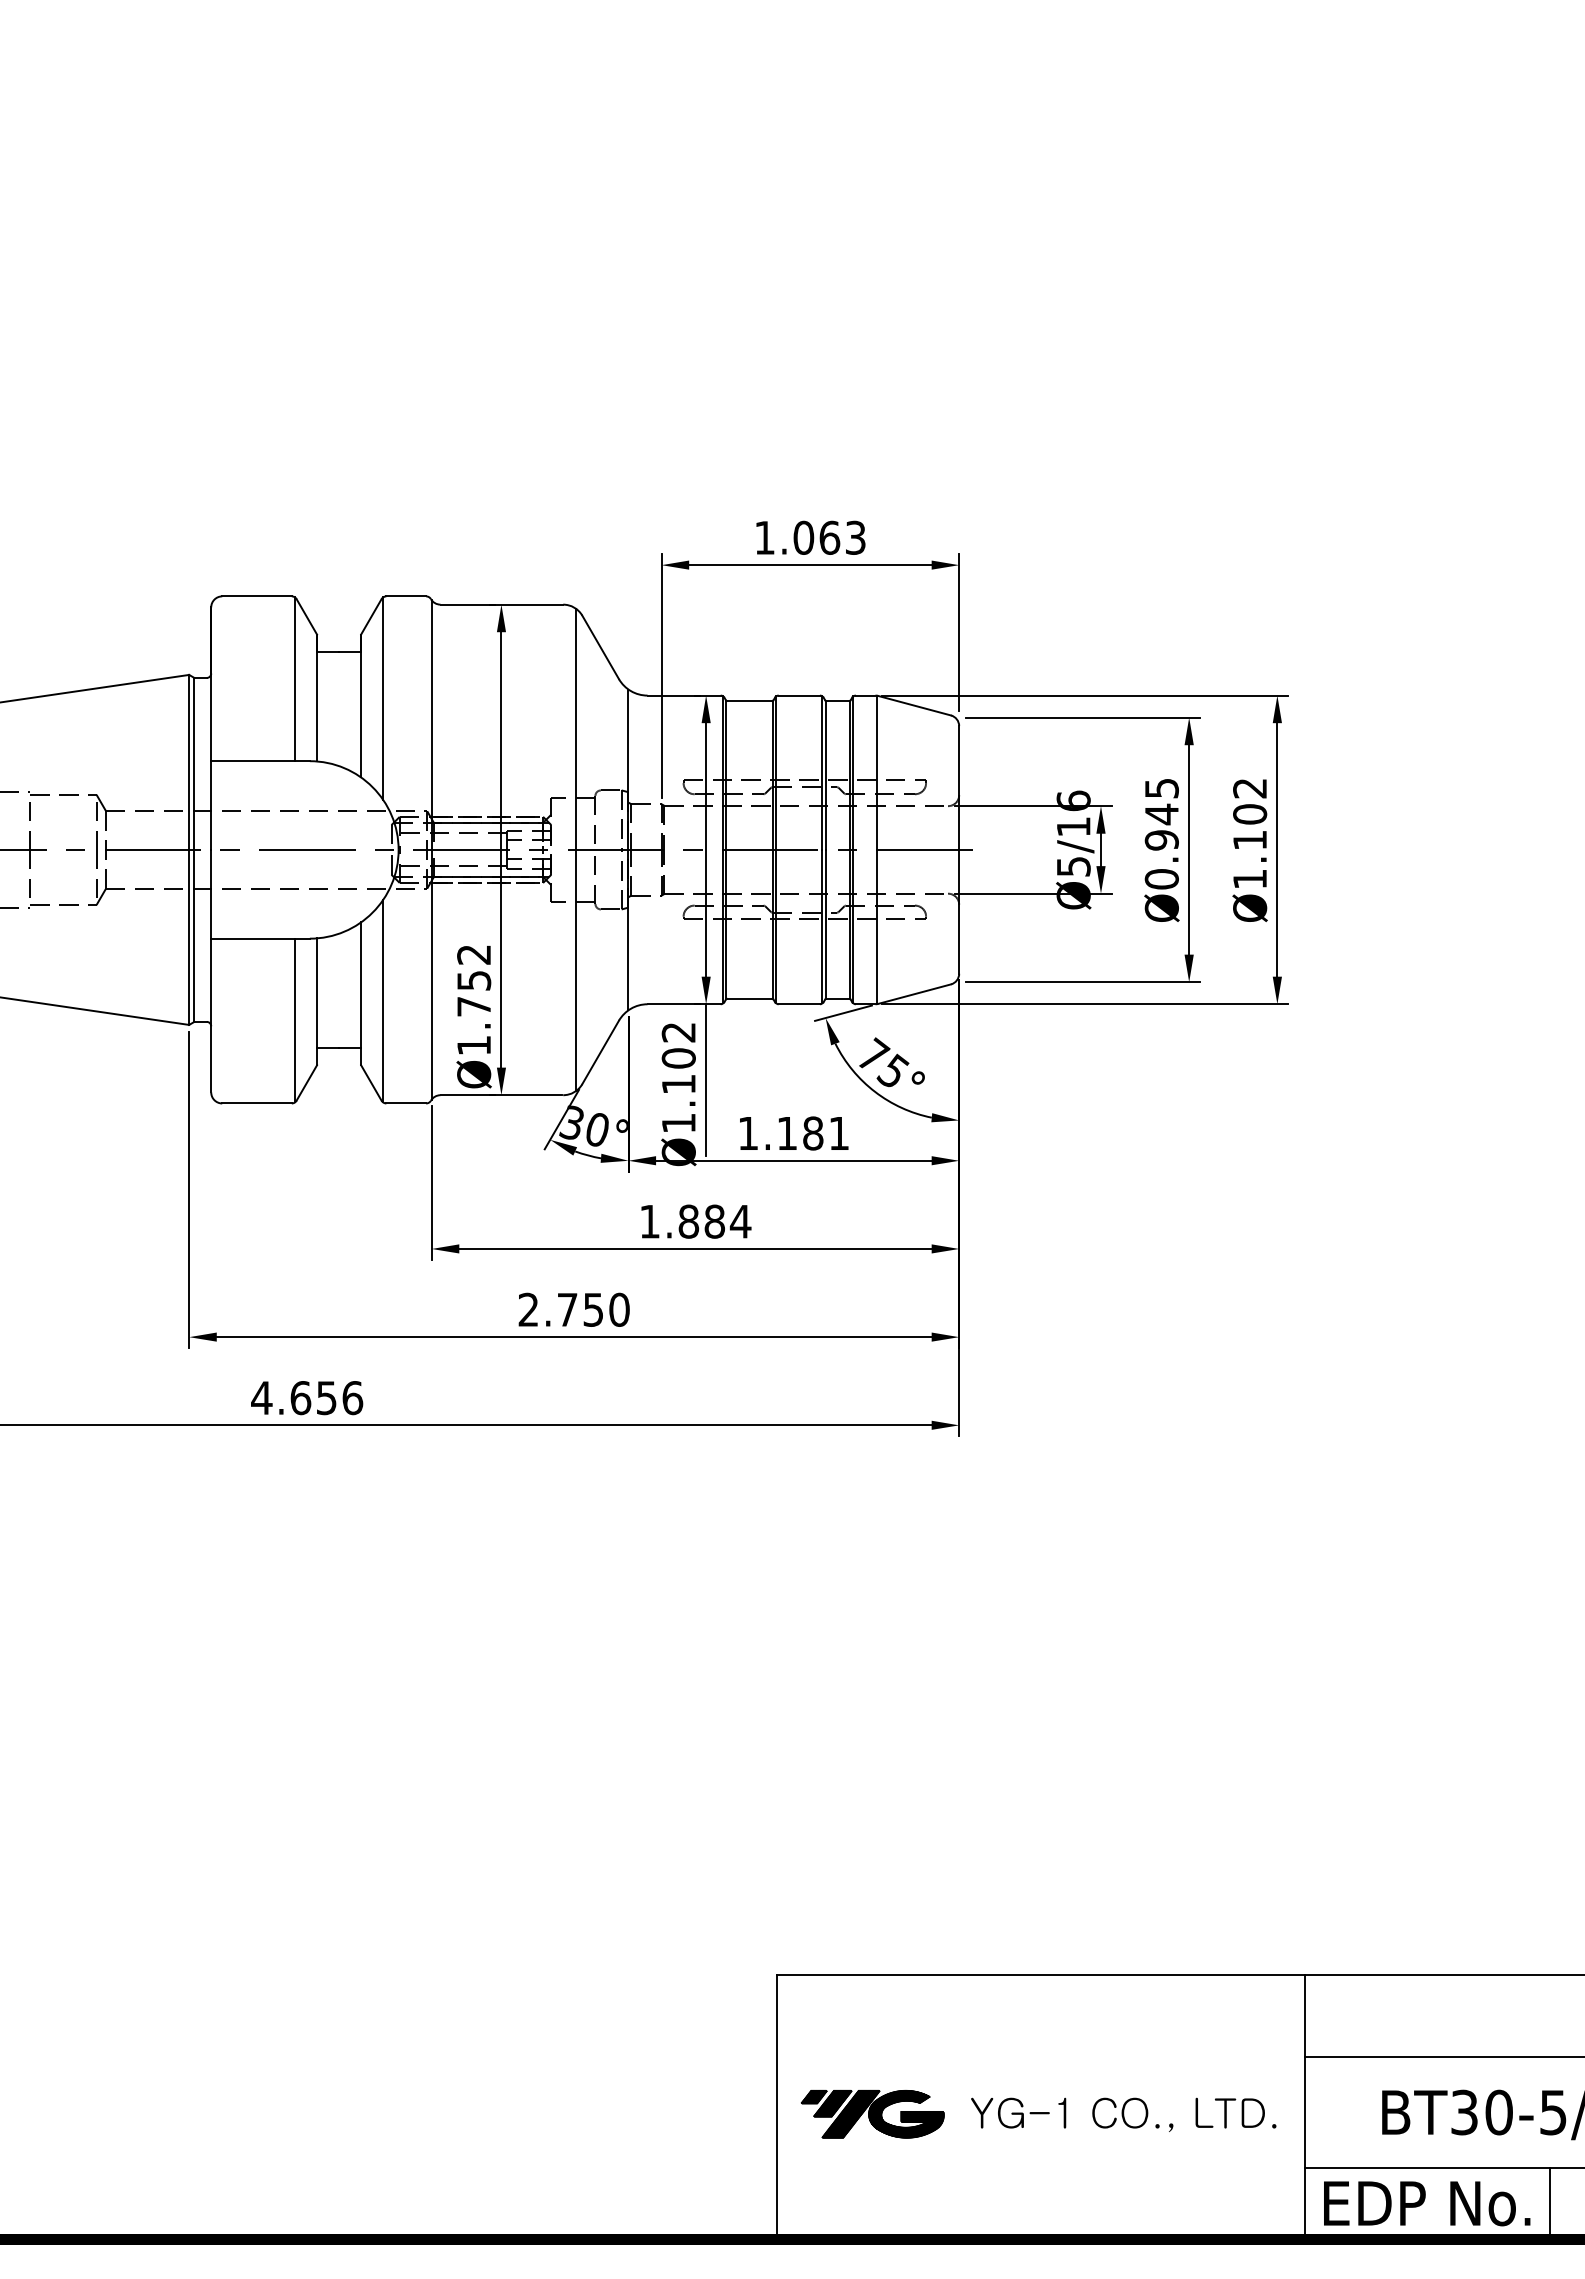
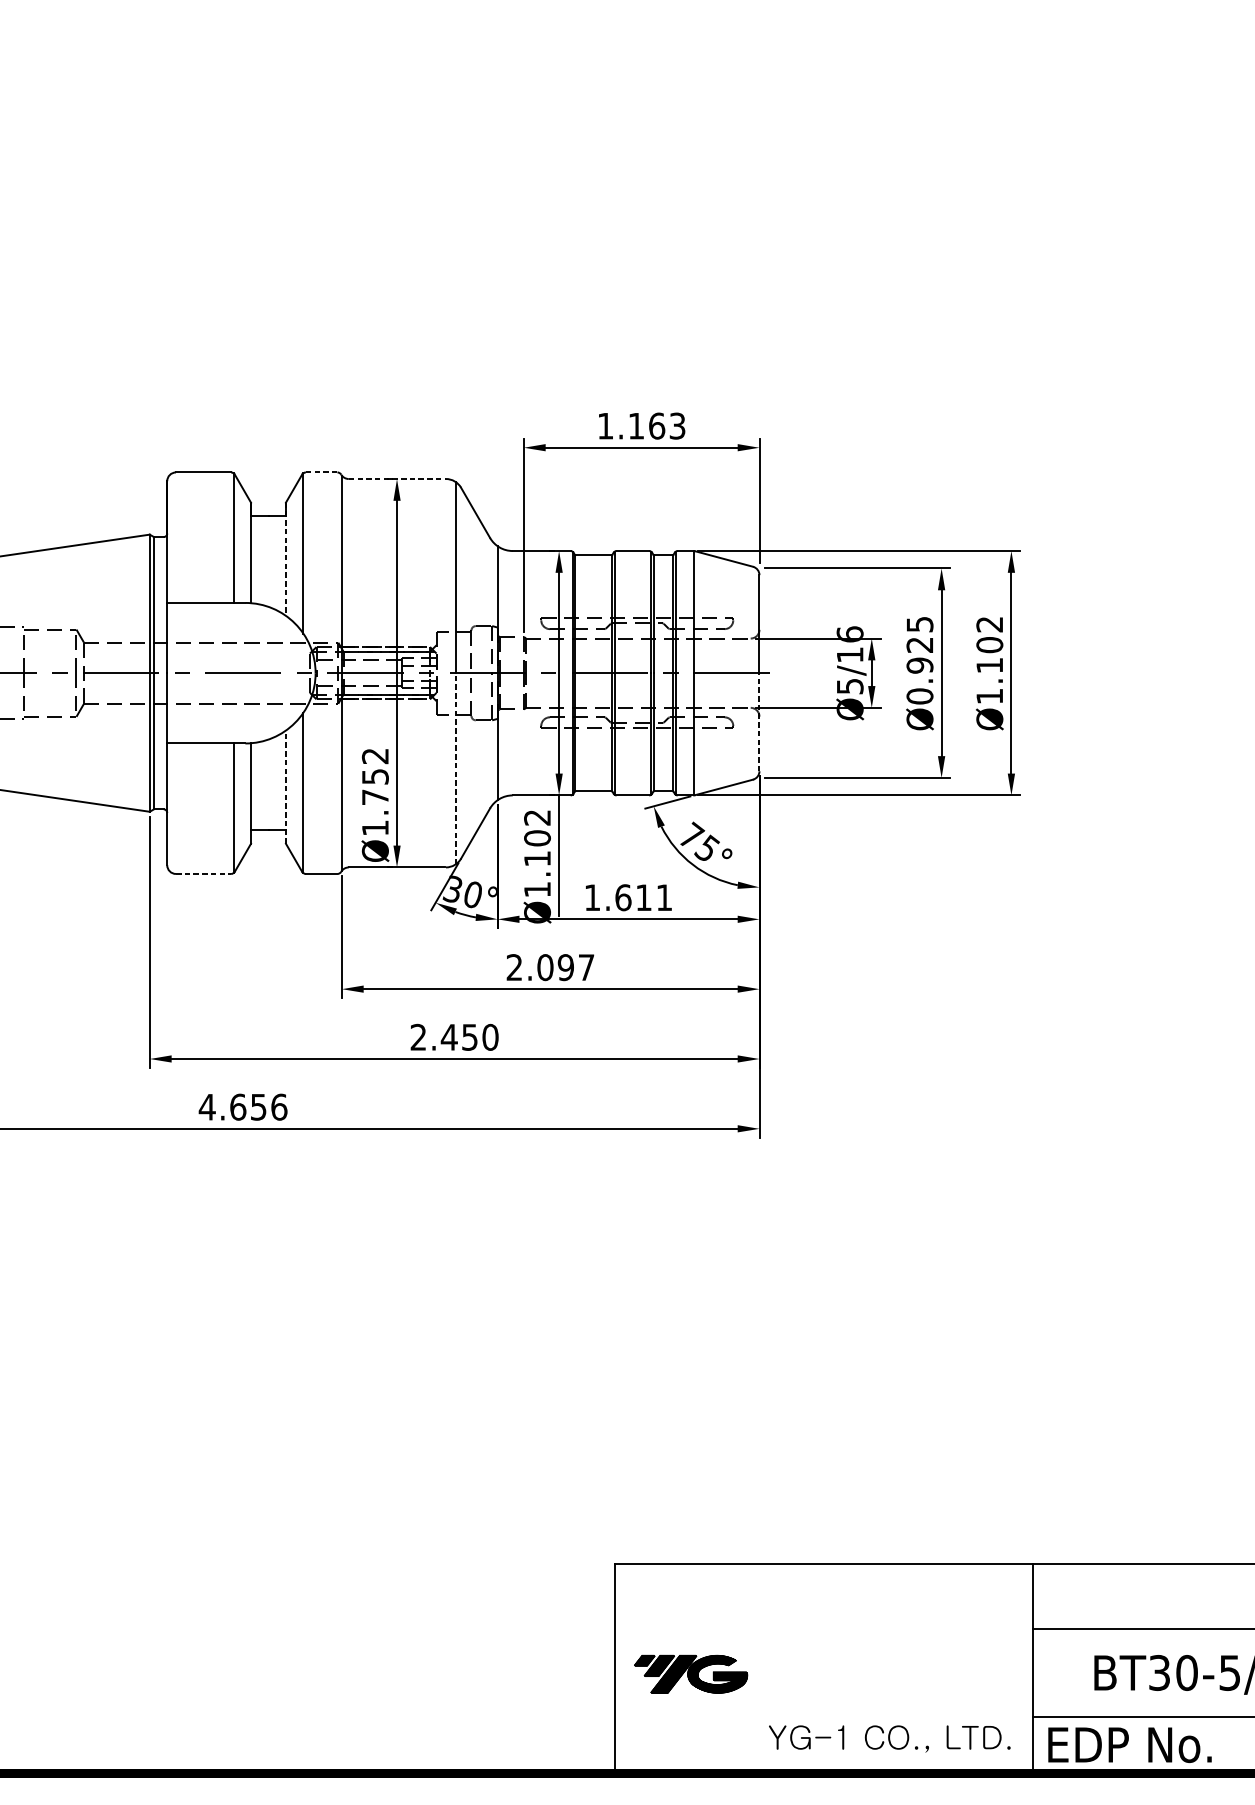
text: (803, 537) -> (636, 425), 1.063 -> 1.163
line: (406, 596) -> (321, 472), solid -> dashed
line: (502, 604) -> (397, 478), solid -> dashed
line: (361, 706) -> (286, 559), solid -> dashed
text: (1161, 814) -> (919, 645), Ø0.945 -> Ø0.925
line: (959, 911) -> (759, 721), solid -> dashed
line: (575, 970) -> (455, 768), solid -> dashed
line: (361, 993) -> (286, 786), solid -> dashed
line: (257, 1103) -> (203, 873), solid -> dashed
text: (800, 1133) -> (633, 897), 1.181 -> 1.611
text: (695, 1221) -> (550, 967), 1.884 -> 2.097
text: (567, 1309) -> (449, 1037), 2.750 -> 2.450
text: (1123, 2114) -> (889, 1738), moved
line: (1549, 2203) -> (1226, 1744), removed

